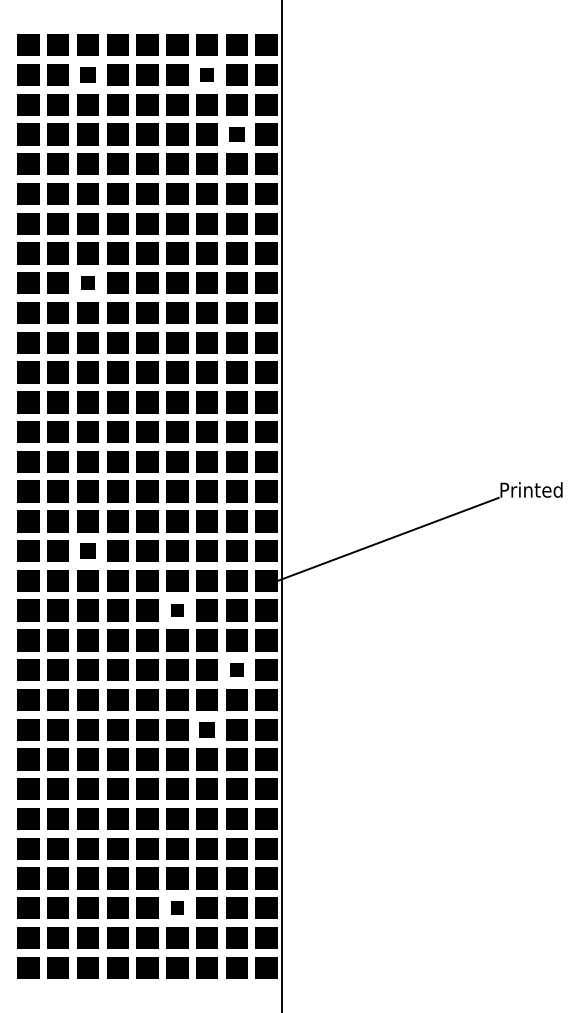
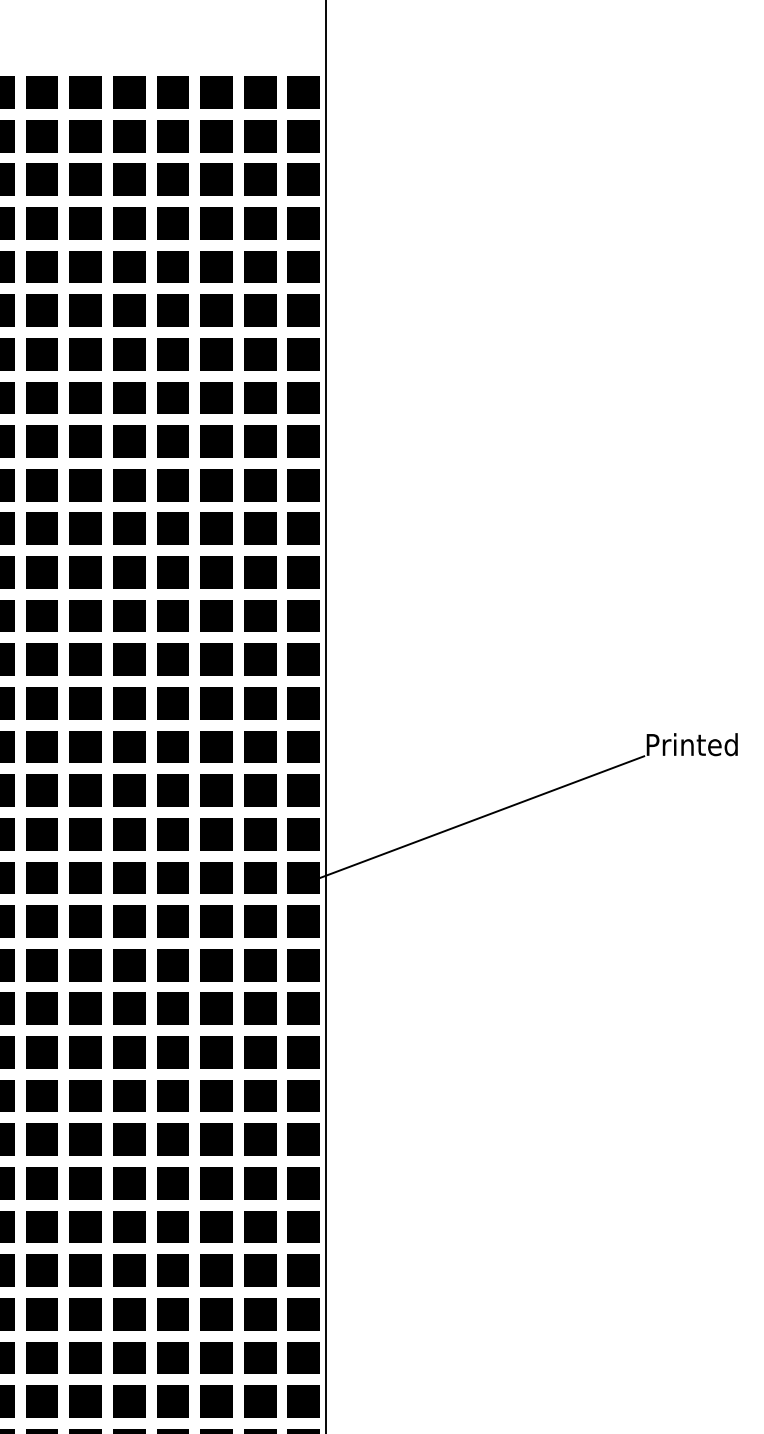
part: (87, 74) -> (41, 135), size x1.43
part: (206, 74) -> (215, 135), size x1.67
part: (236, 134) -> (259, 223), size x1.43
part: (87, 282) -> (41, 440), size x1.67
part: (87, 550) -> (41, 833), size x1.43
part: (177, 610) -> (173, 921), size x1.67
part: (236, 669) -> (259, 1007), size x1.67
part: (206, 729) -> (215, 1095), size x1.43
part: (177, 907) -> (173, 1356), size x1.67

